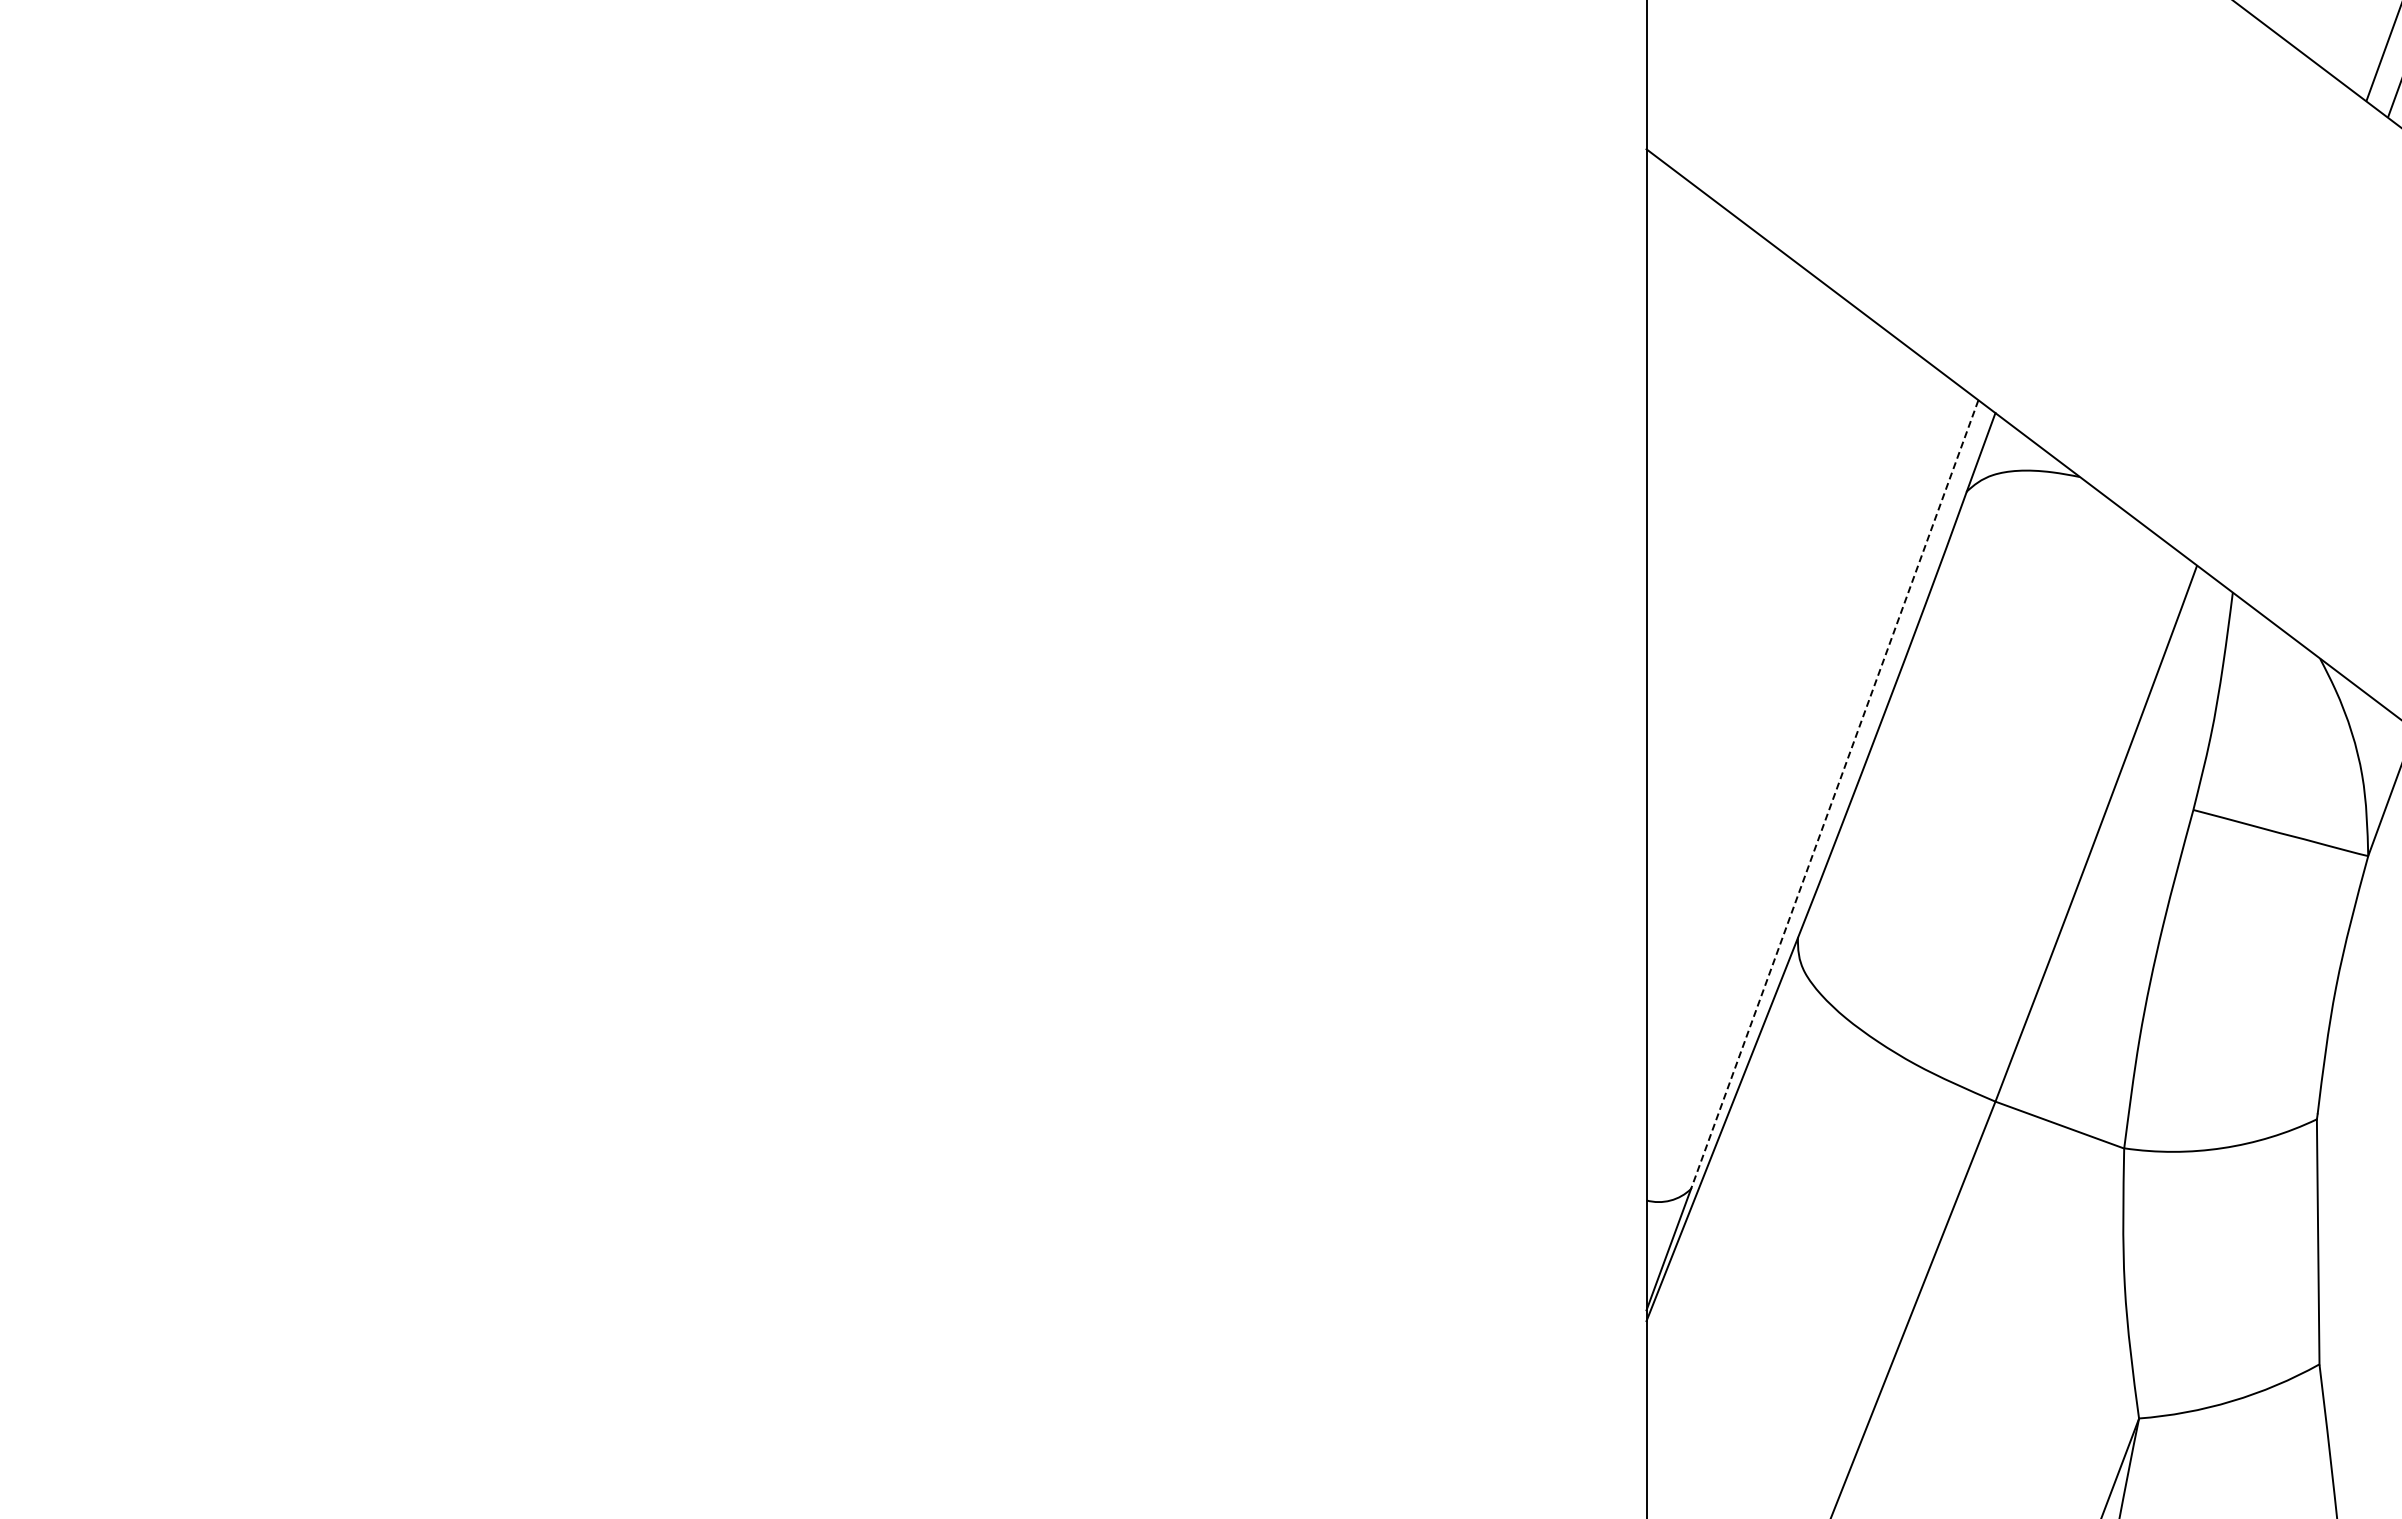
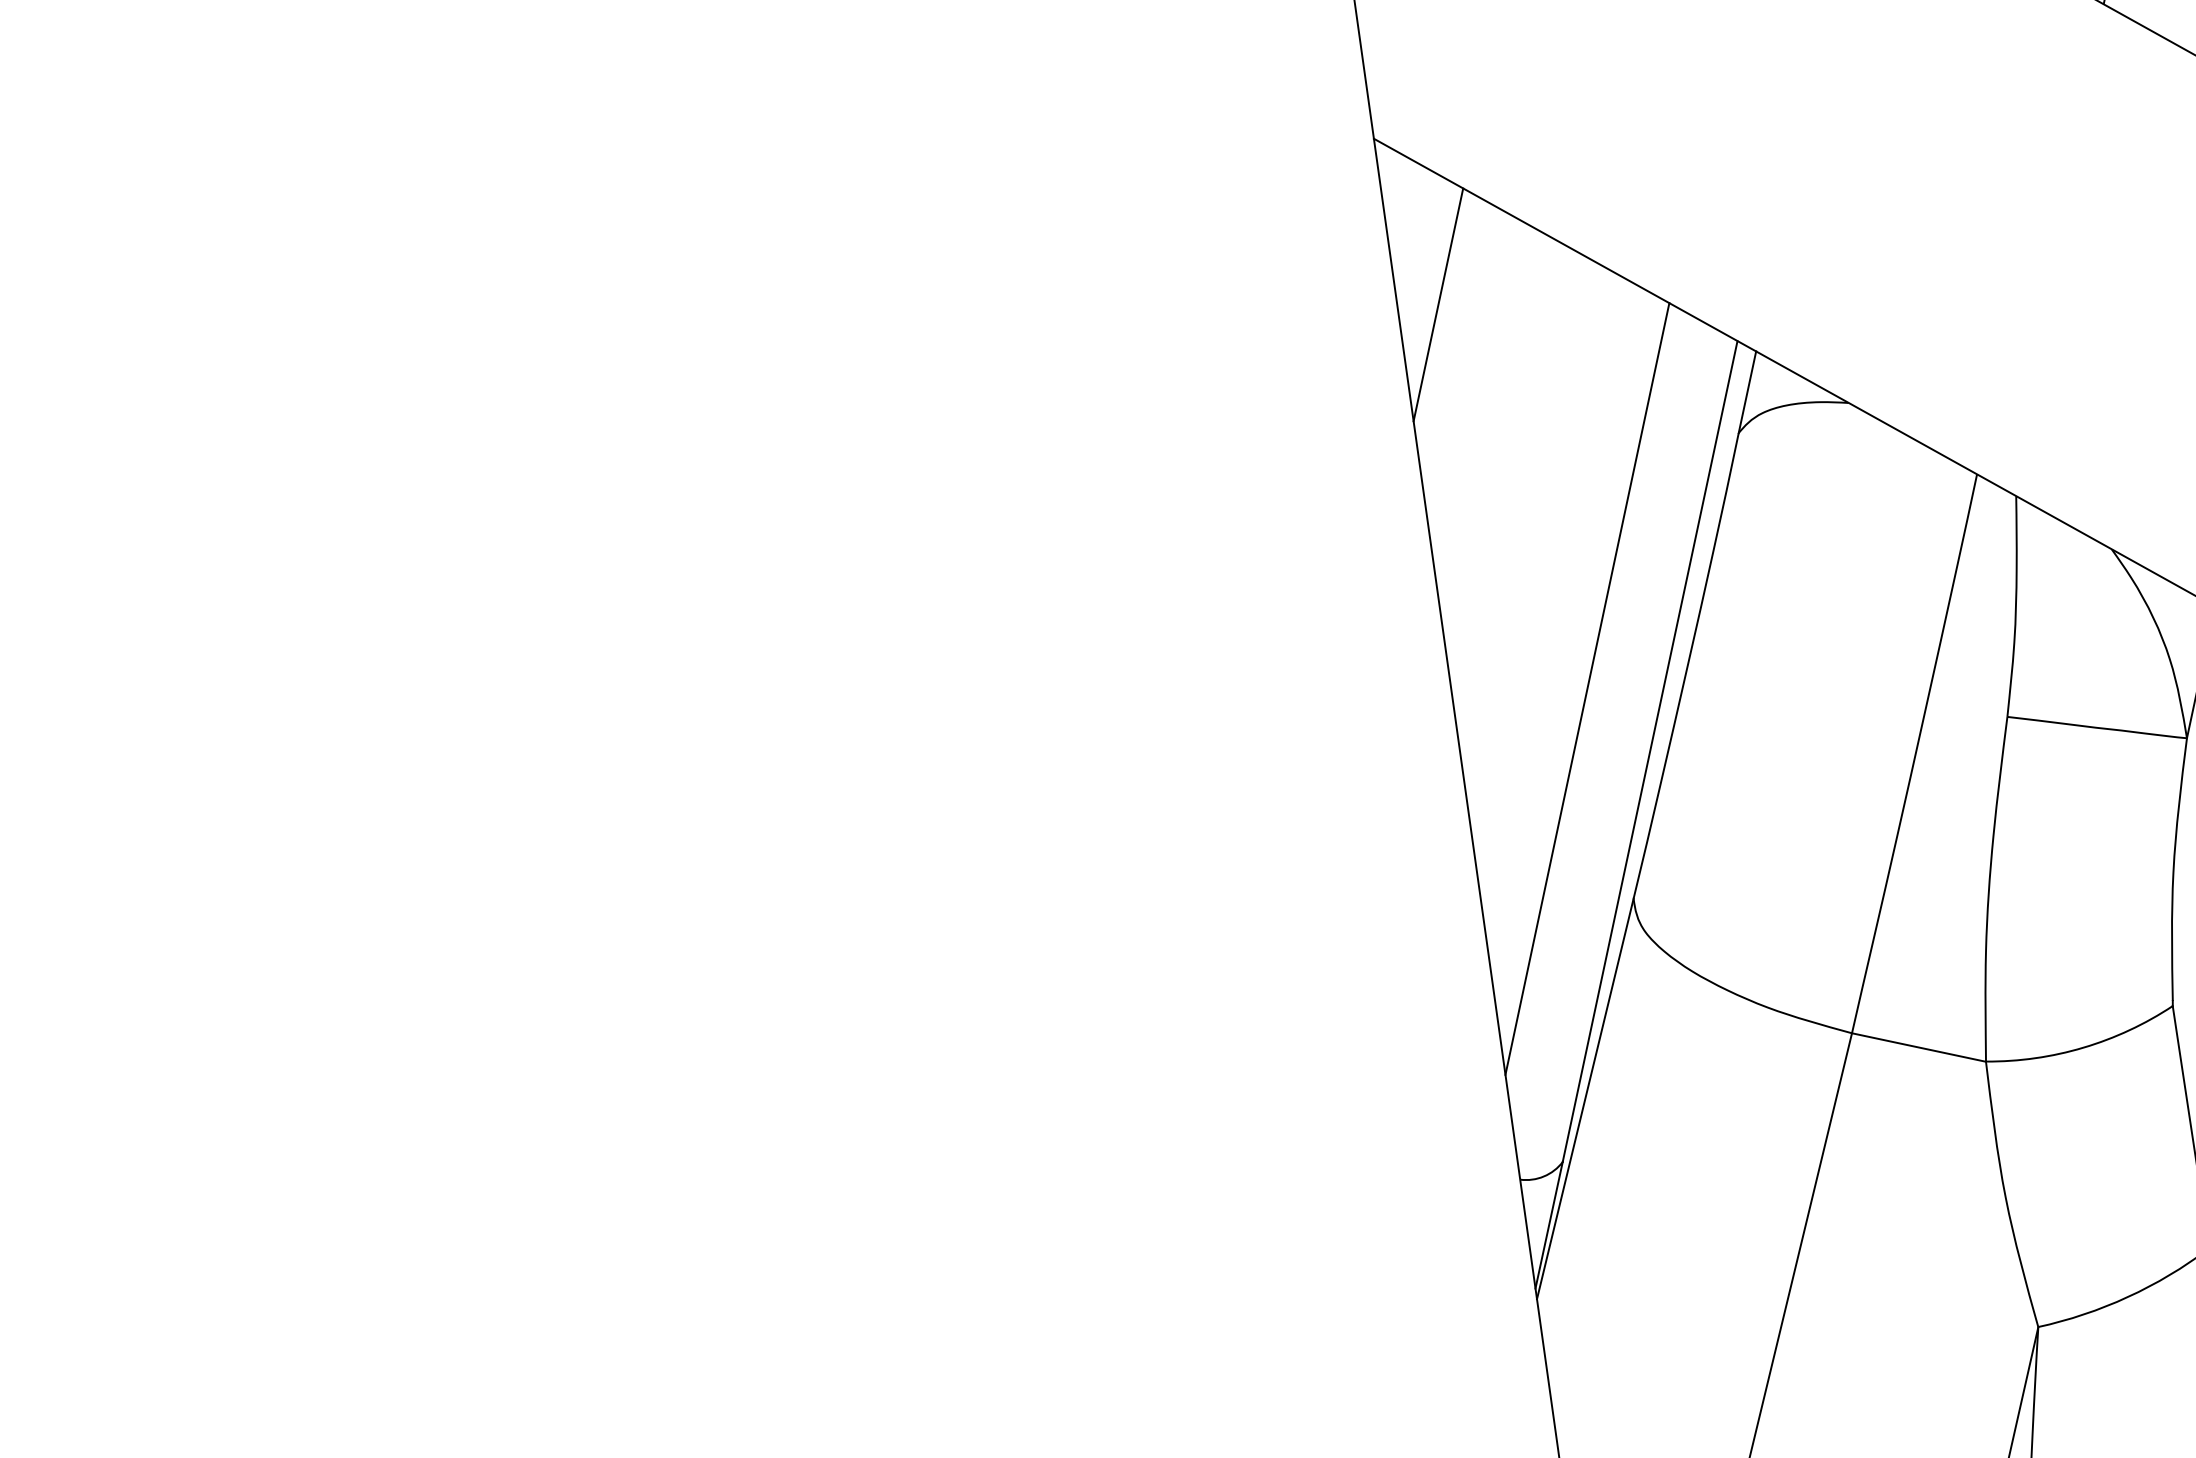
line: (1687, 322) -> (1438, 304), added
line: (1781, 723) -> (1587, 688), added
line: (1834, 795) -> (1649, 752), dashed -> solid

